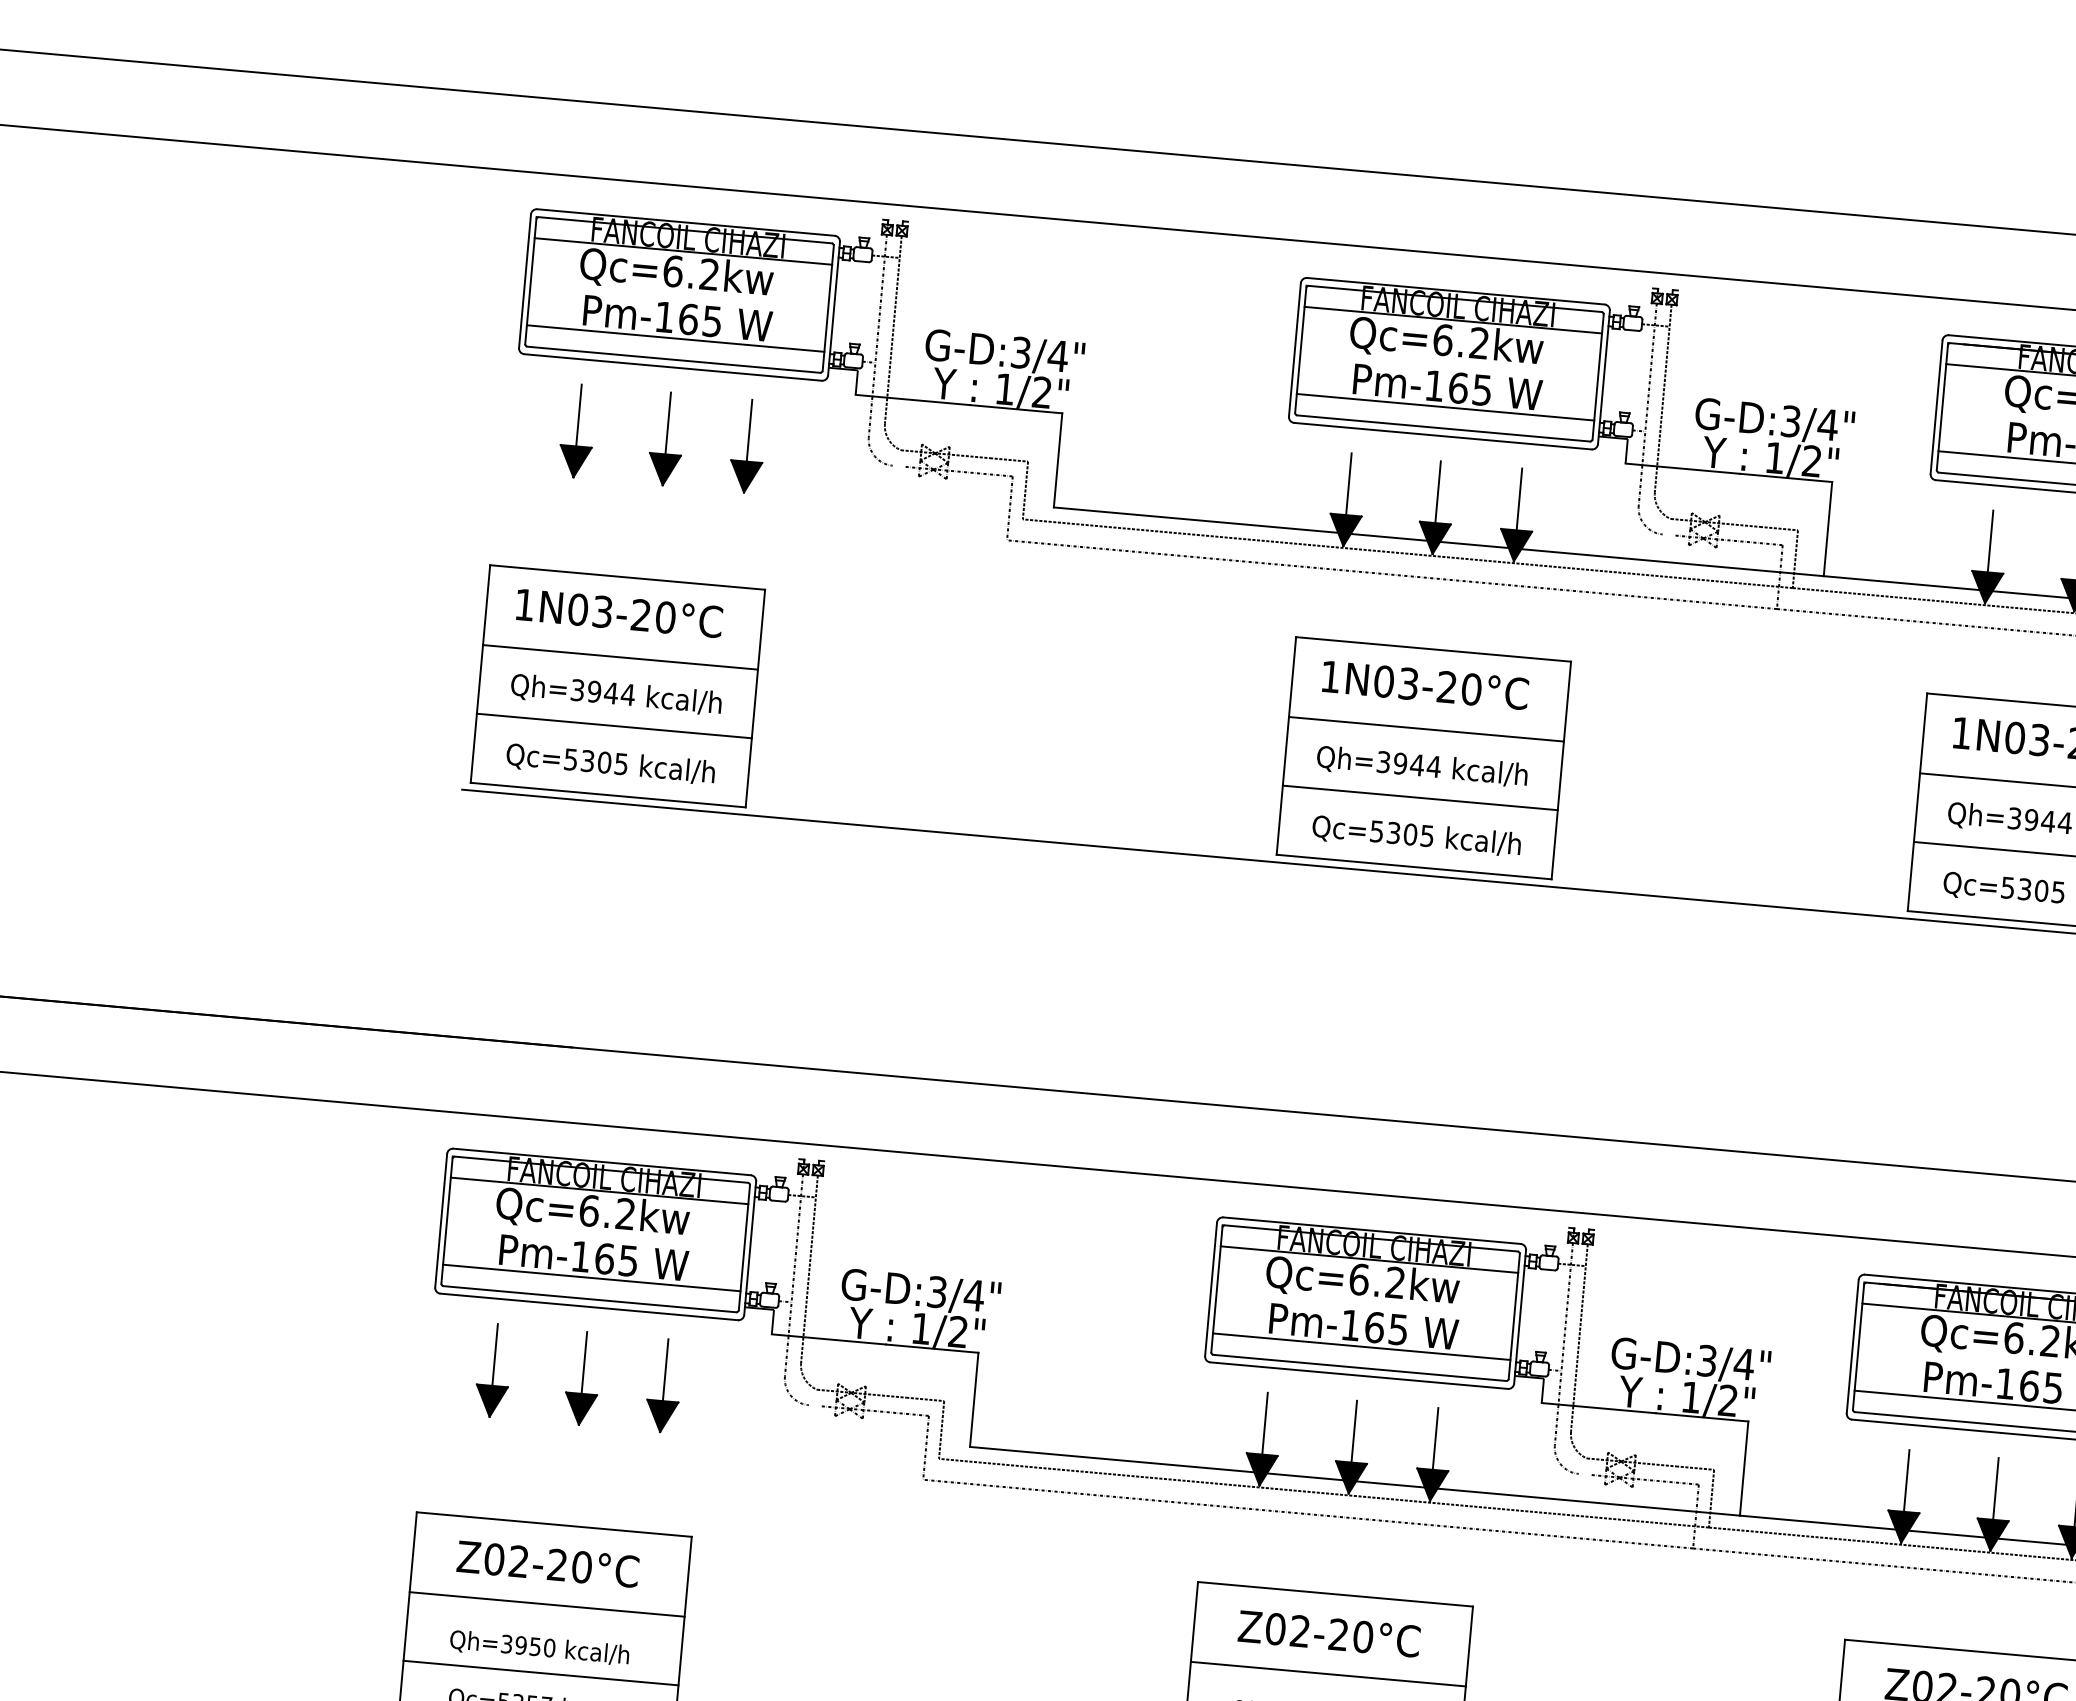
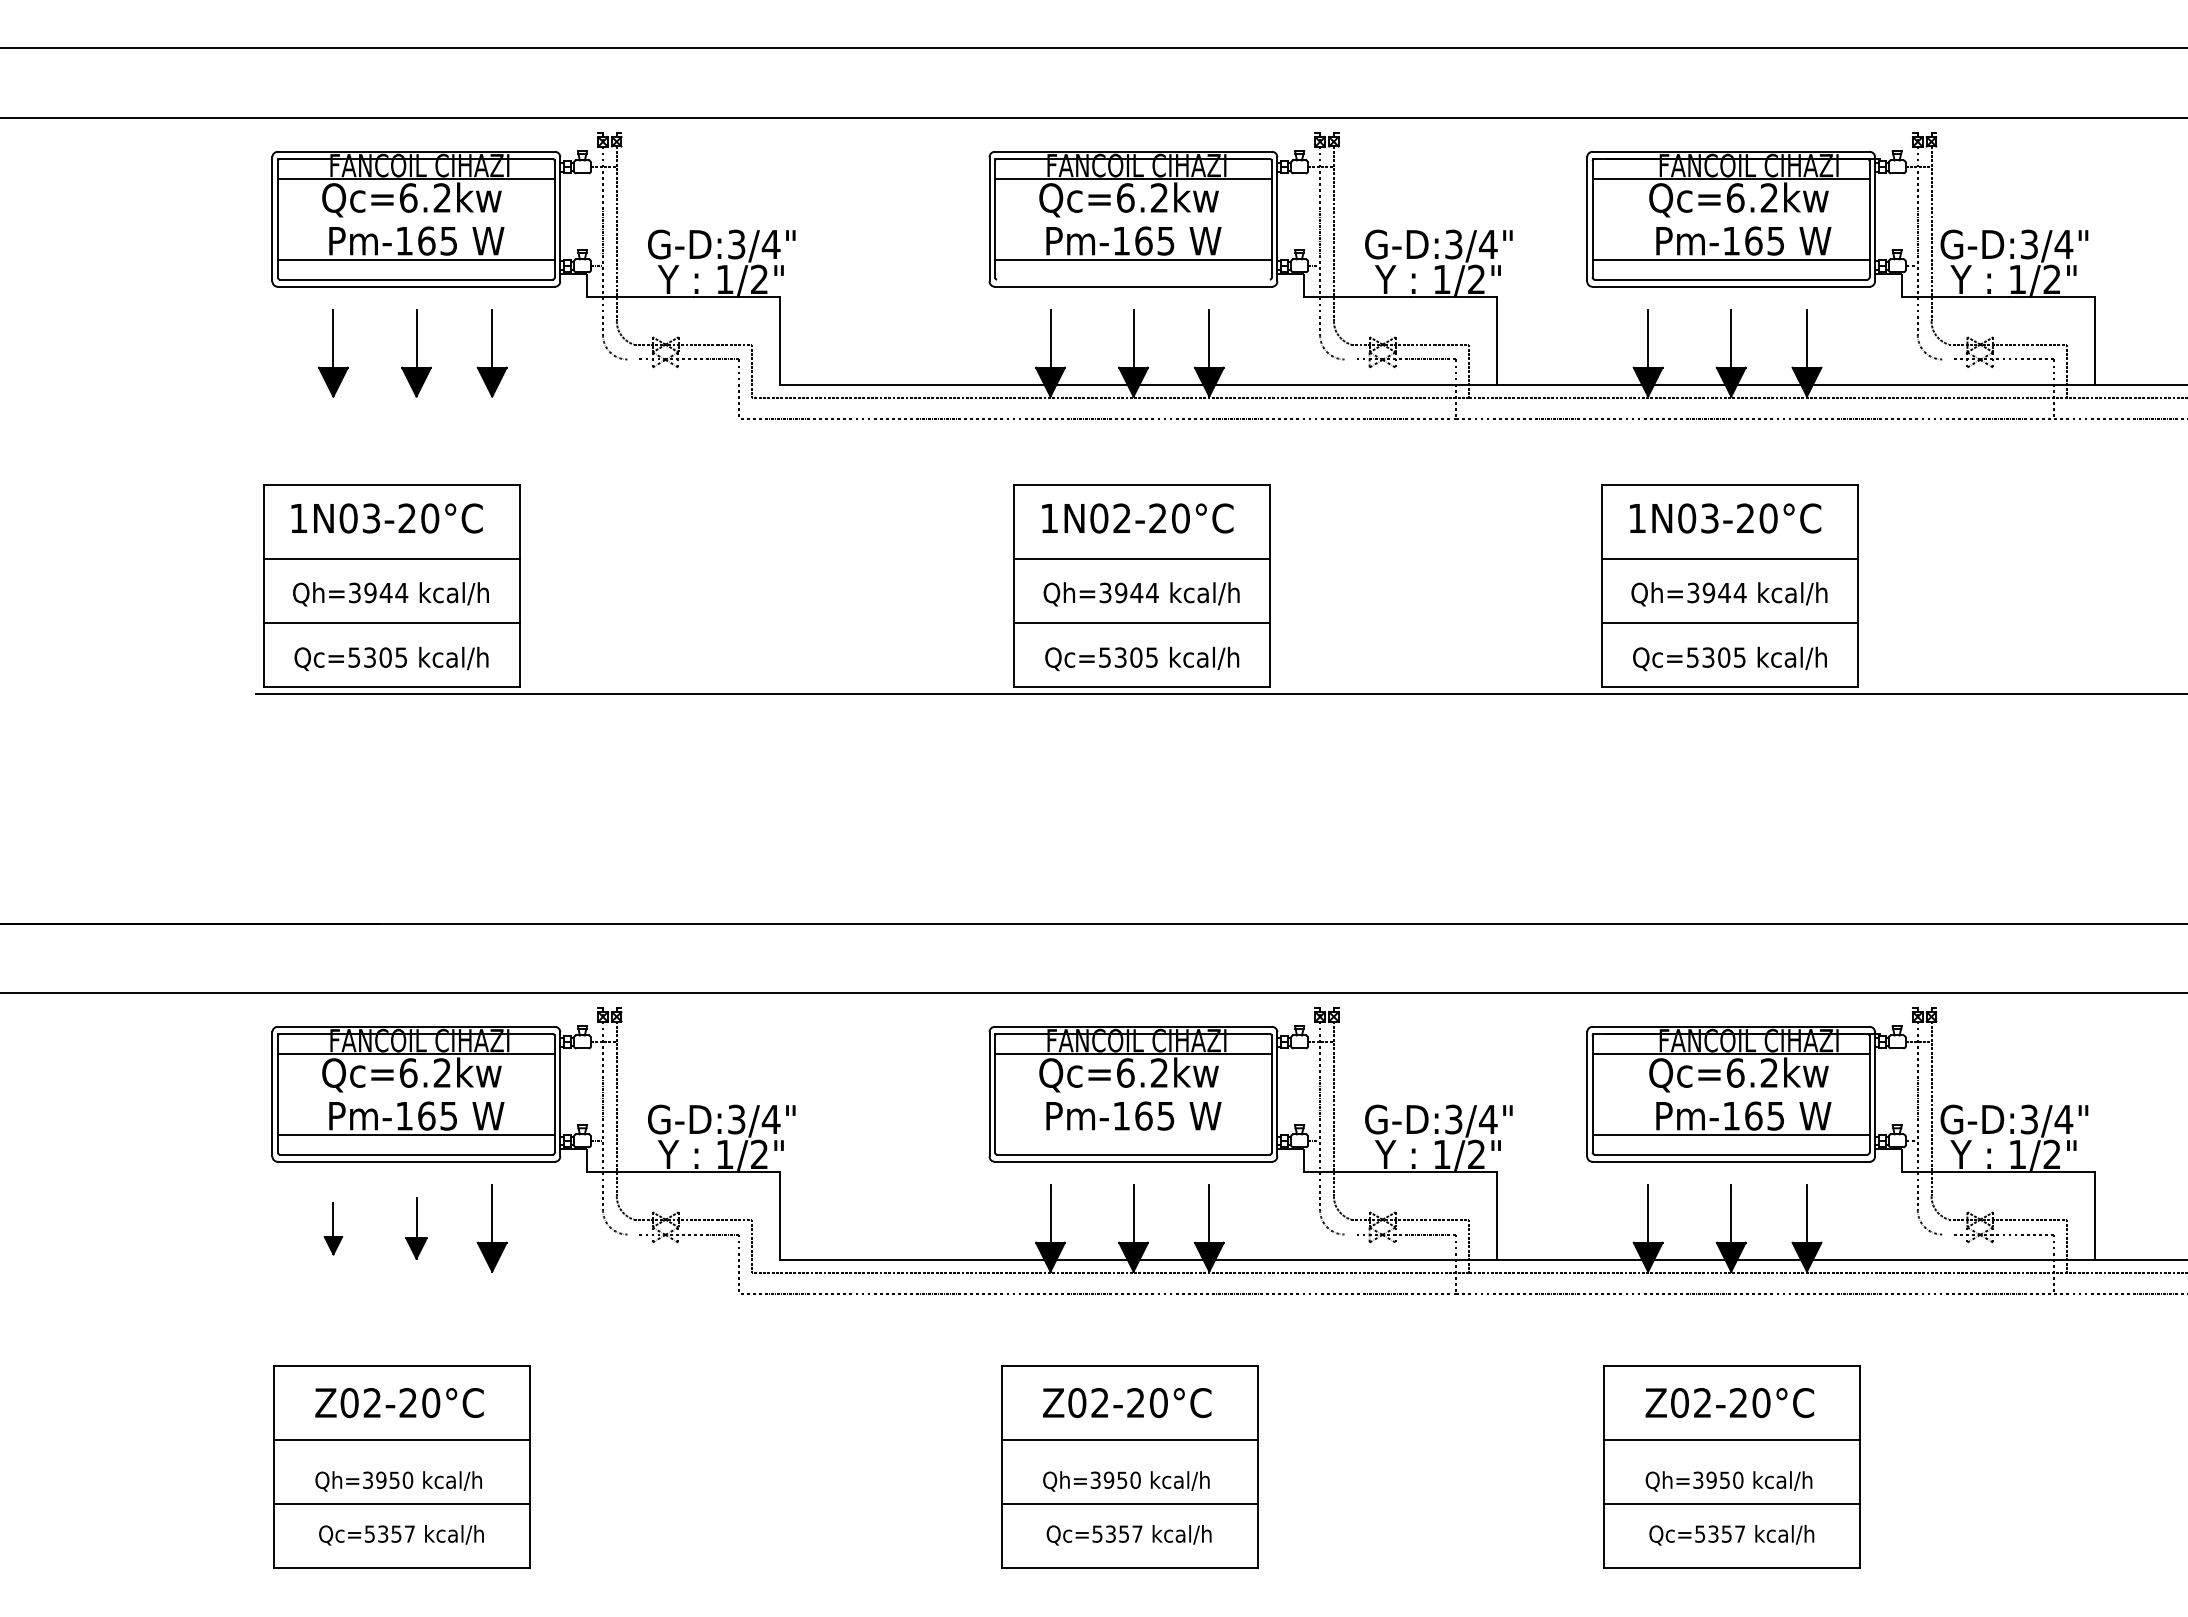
line: (1443, 428) -> (1133, 279), removed
text: (1407, 683) -> (1121, 518), 1N03-20°C -> 1N02-20°C
line: (1360, 1346) -> (1132, 1134), removed
part: (493, 1370) -> (333, 1228), size x0.6
part: (582, 1378) -> (416, 1228), size x0.7

